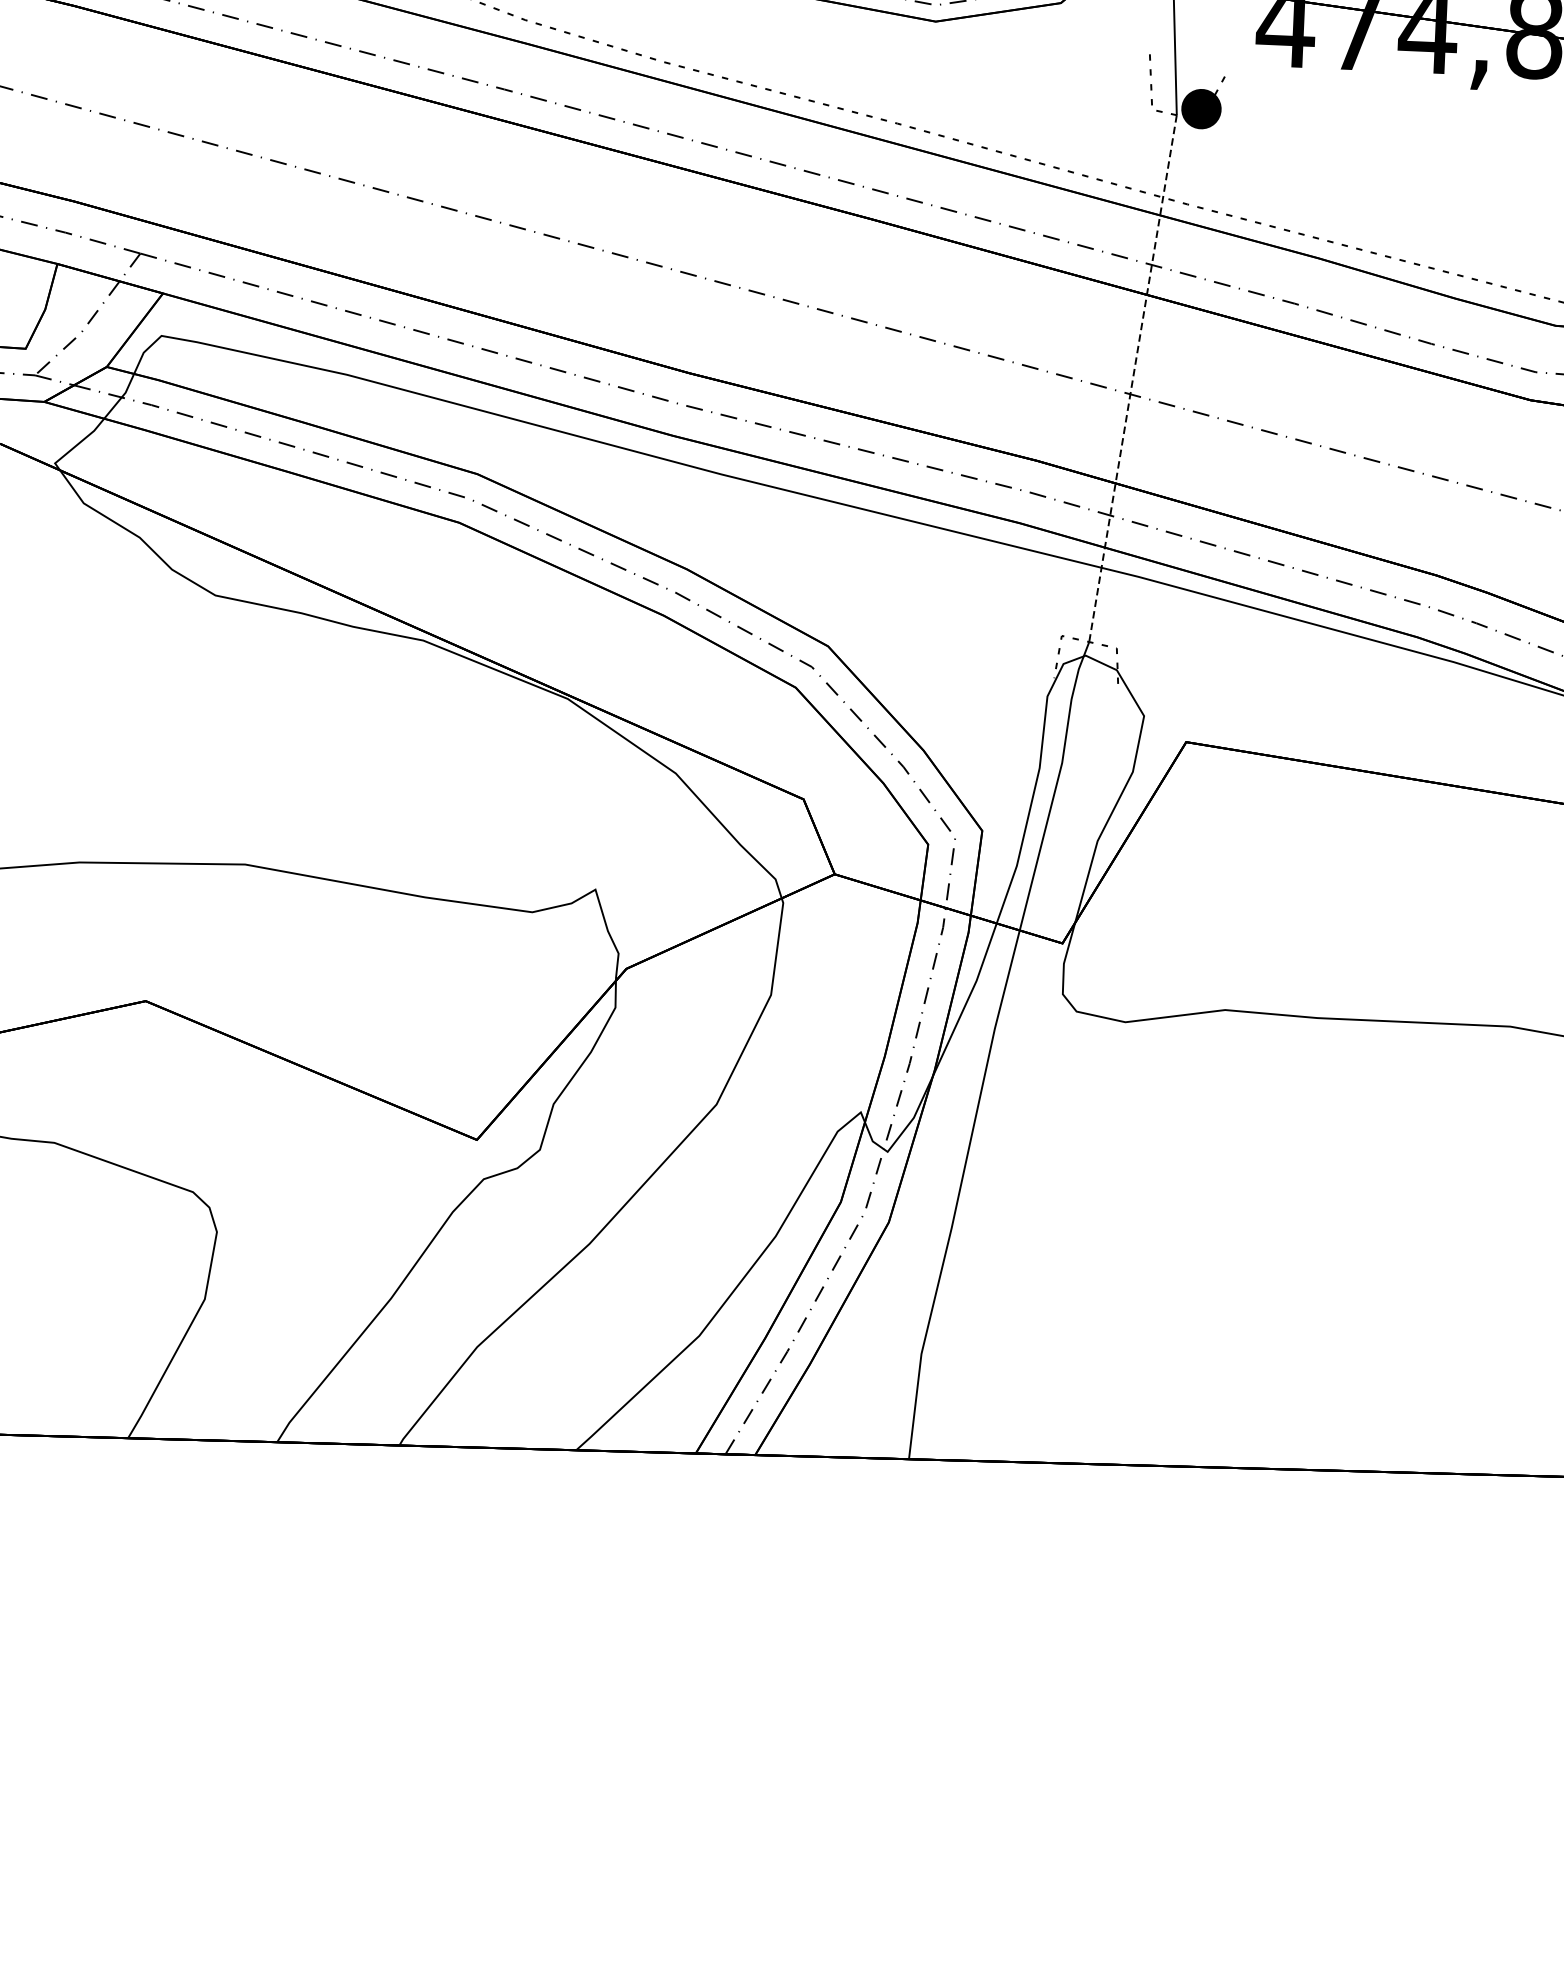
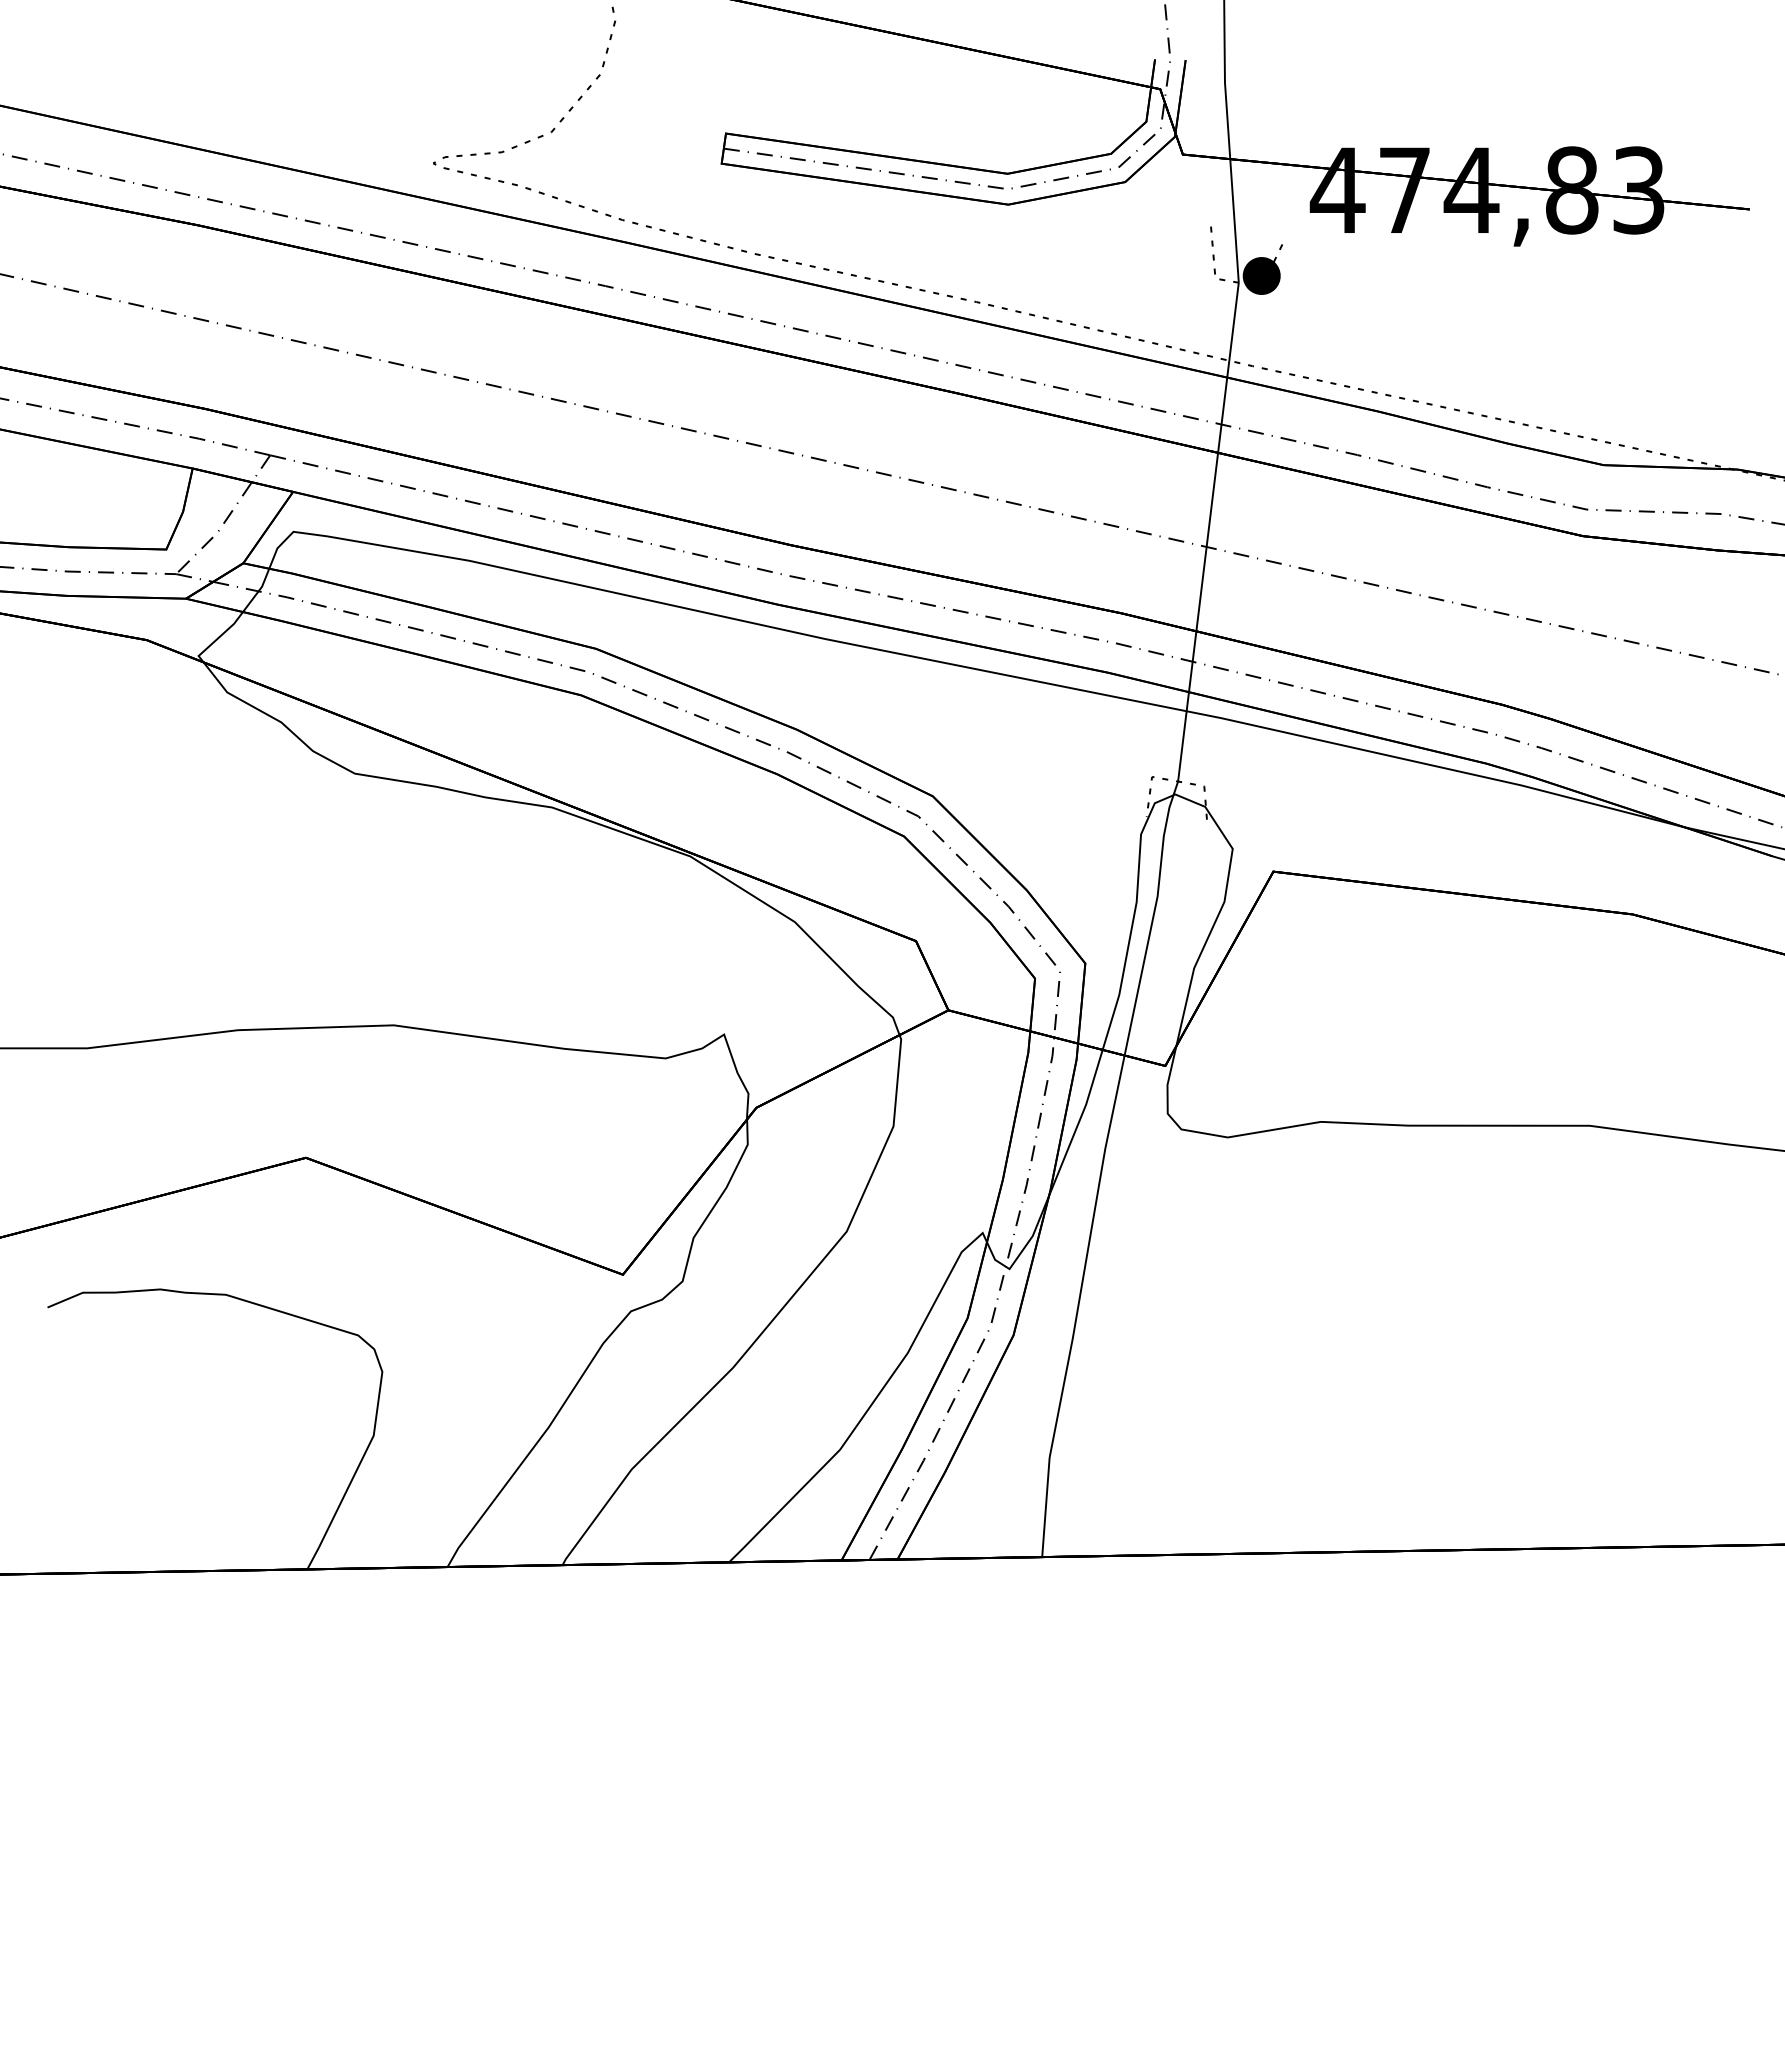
line: (1133, 379) -> (1208, 532), dashed -> solid

